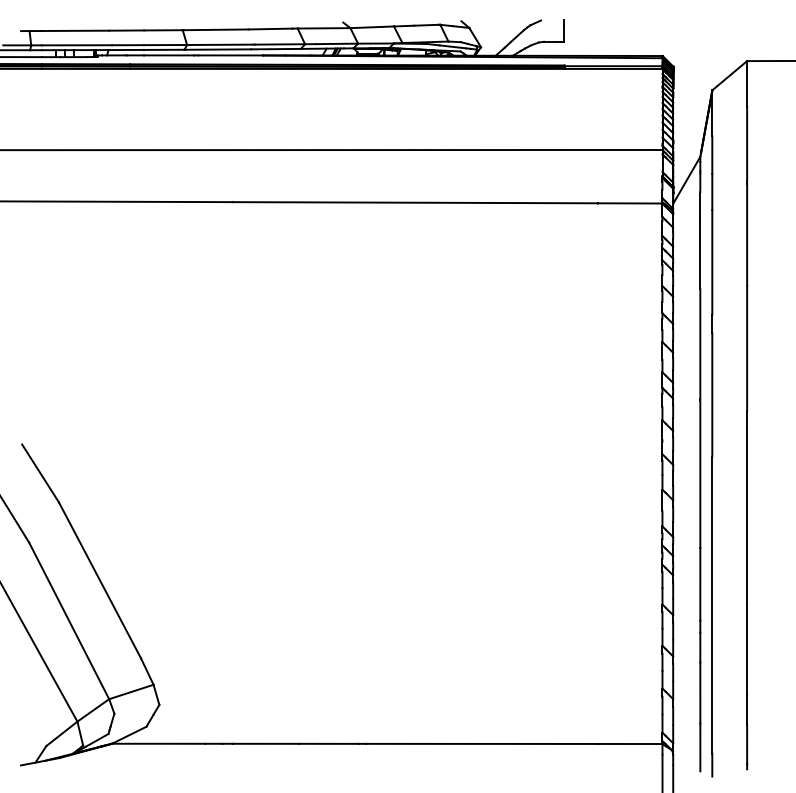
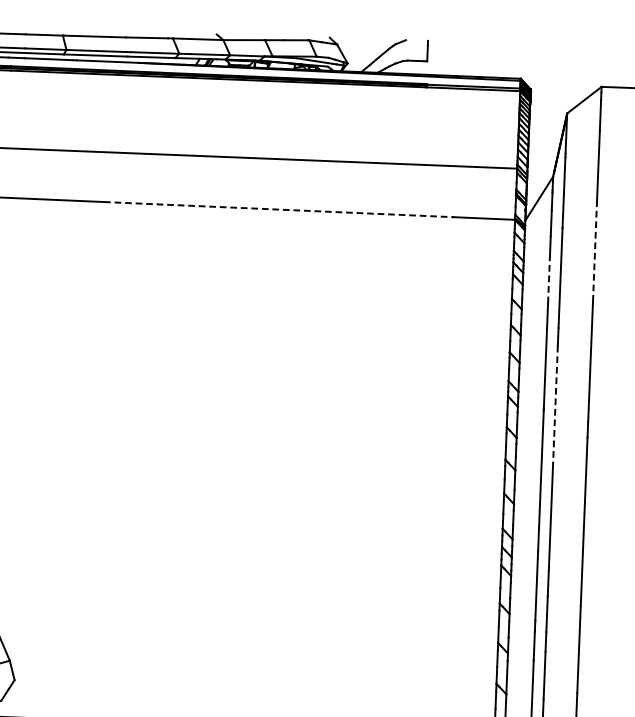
line: (415, 202) -> (278, 209), solid -> dashed
line: (747, 234) -> (595, 252), solid -> dashed
line: (700, 264) -> (549, 279), solid -> dashed
line: (712, 394) -> (555, 404), solid -> dashed

